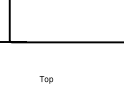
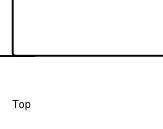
text: (45, 79) -> (20, 104), moved

